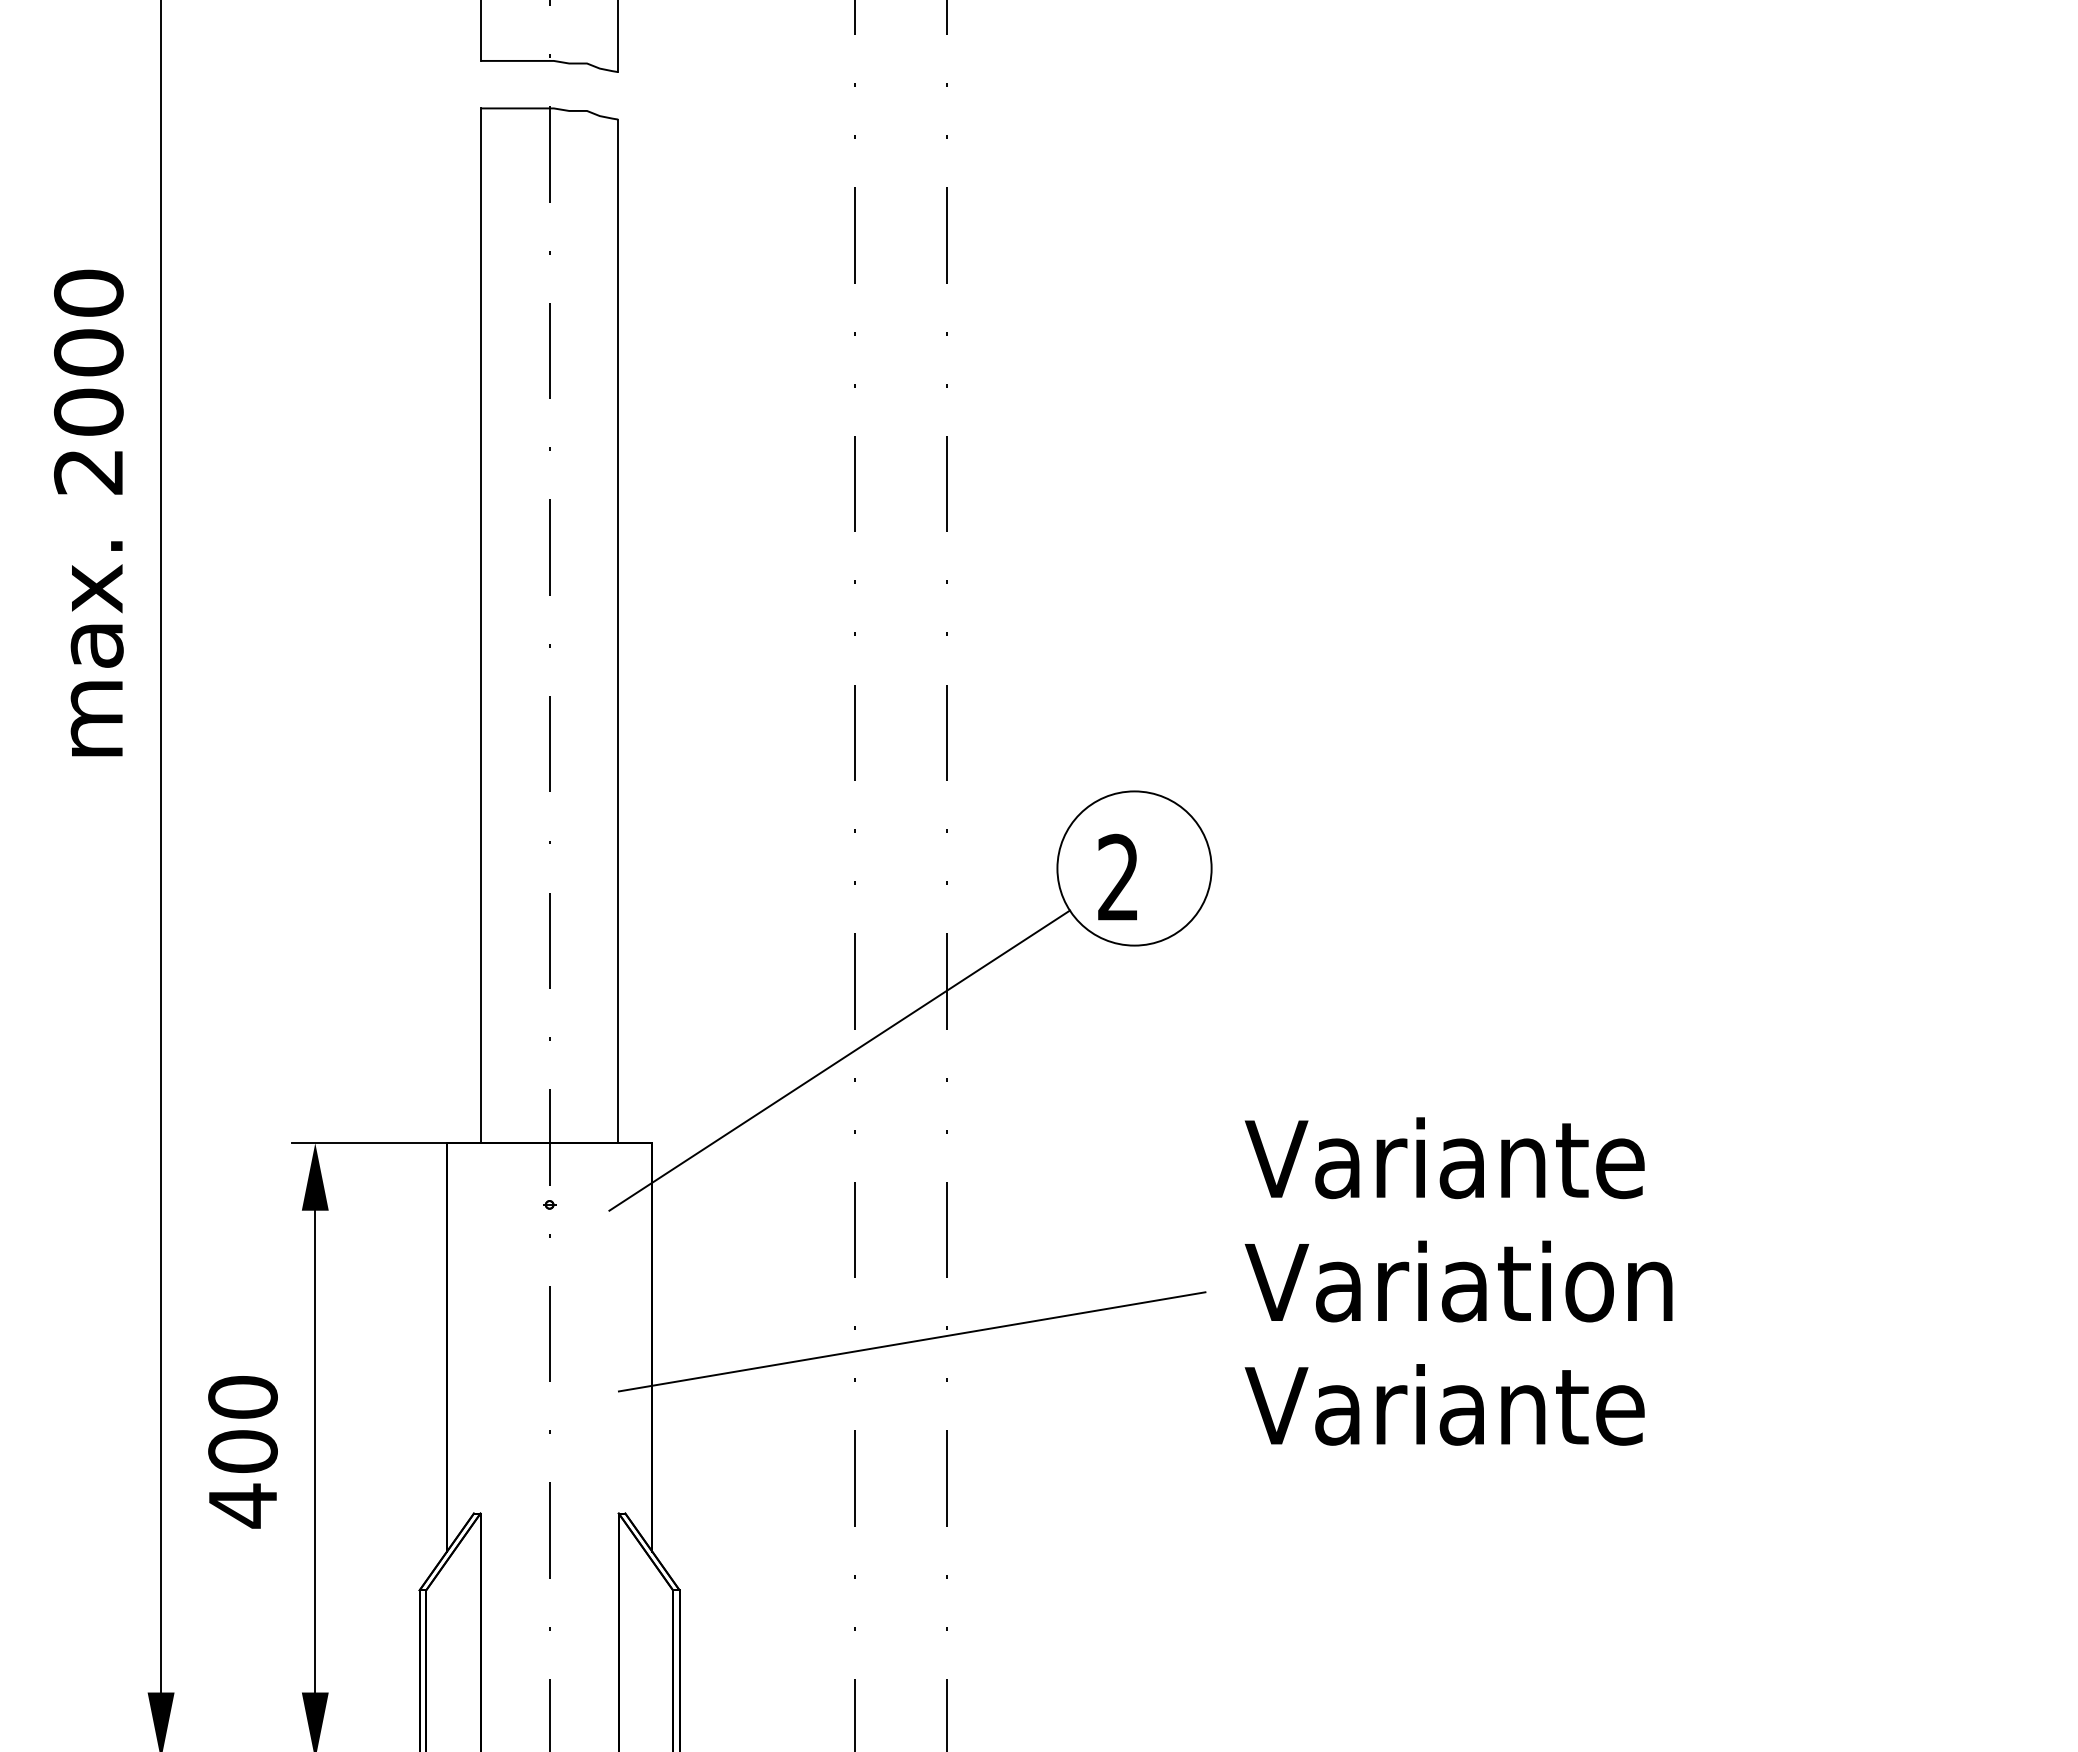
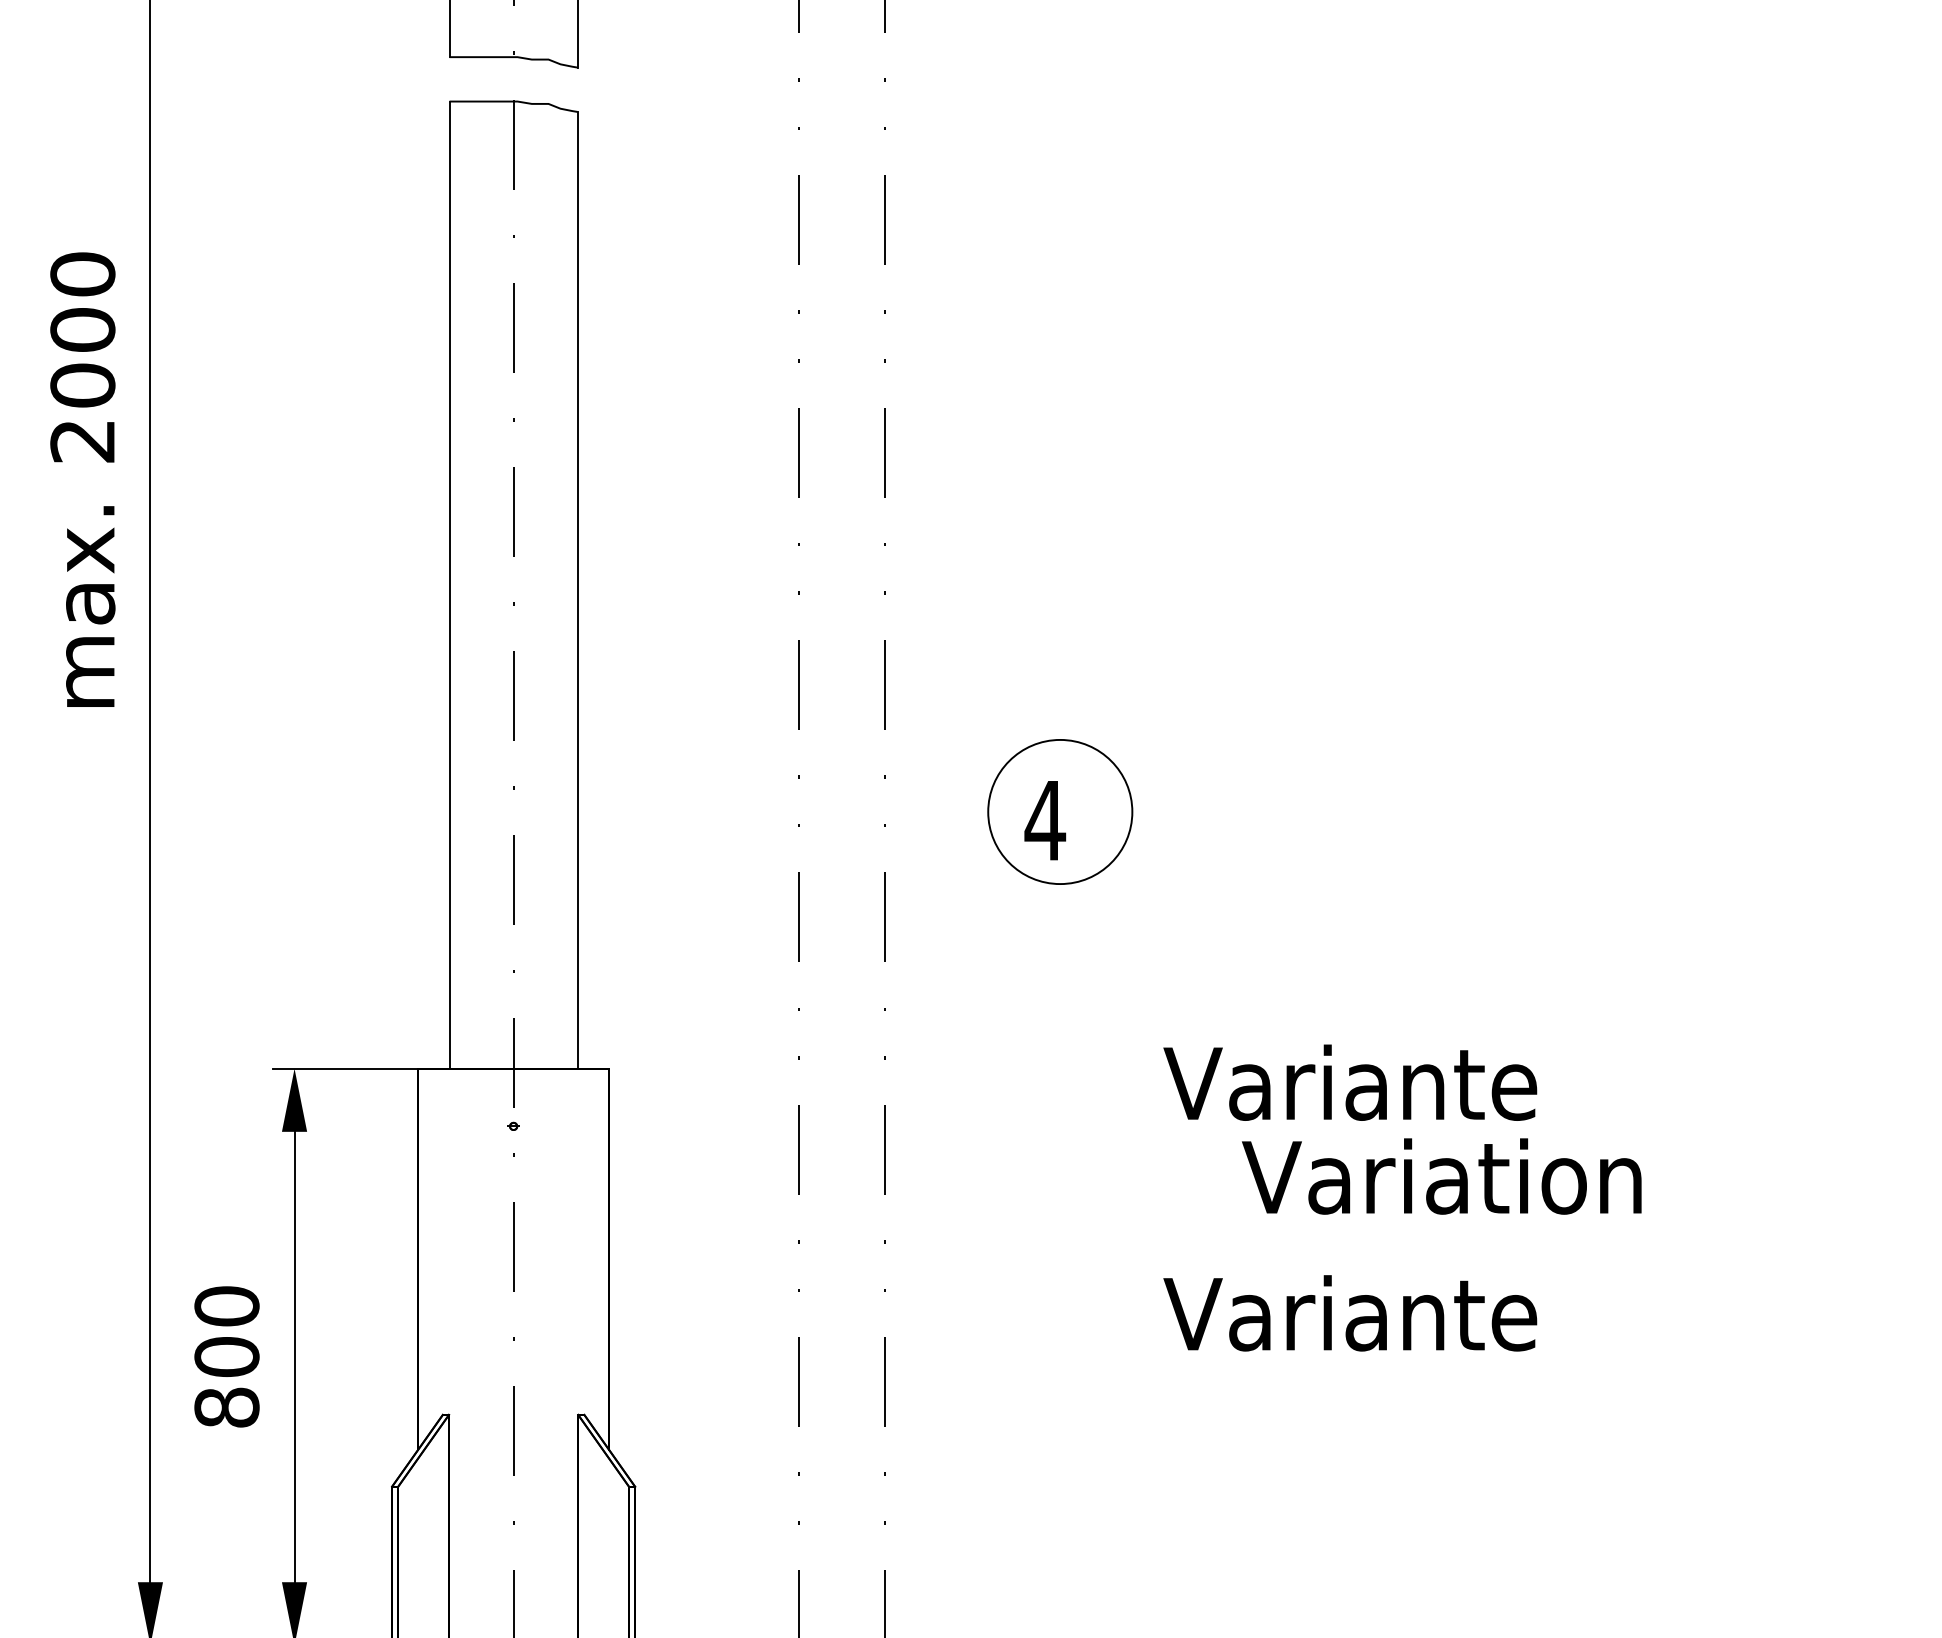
text: (1118, 876) -> (1045, 819), 2 -> 4
line: (839, 1060) -> (784, 991), removed
text: (1458, 1281) -> (1441, 1176), moved
line: (911, 1341) -> (851, 1254), removed
text: (242, 1505) -> (226, 1407), 400 -> 800

